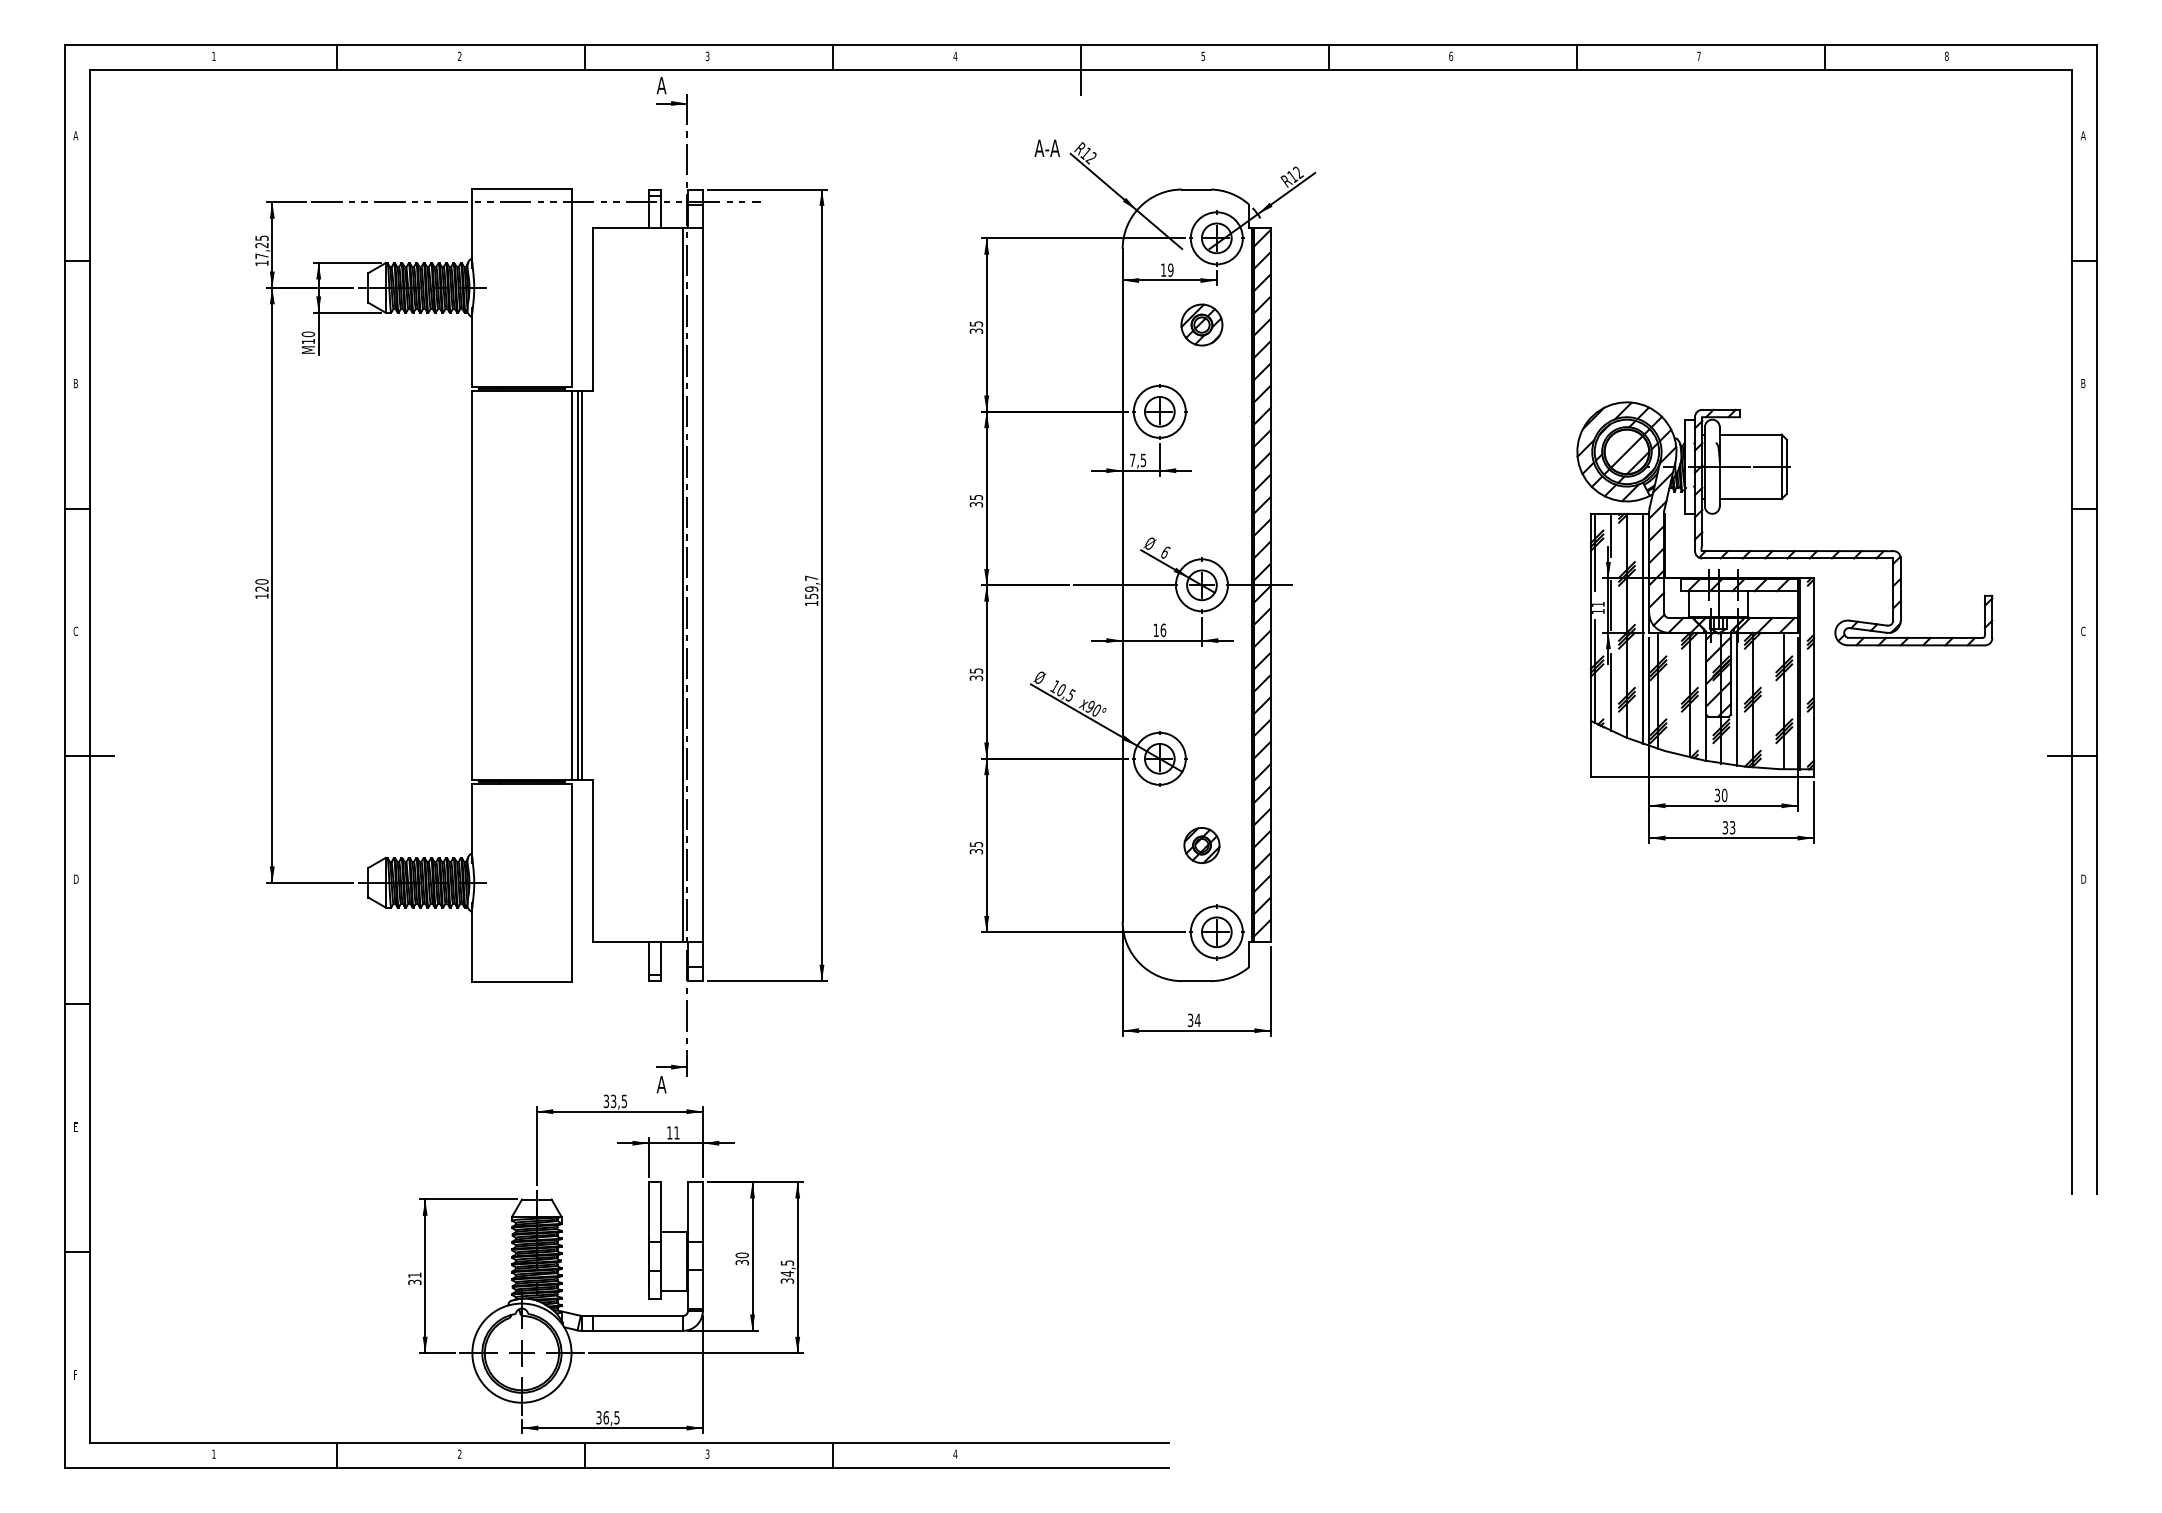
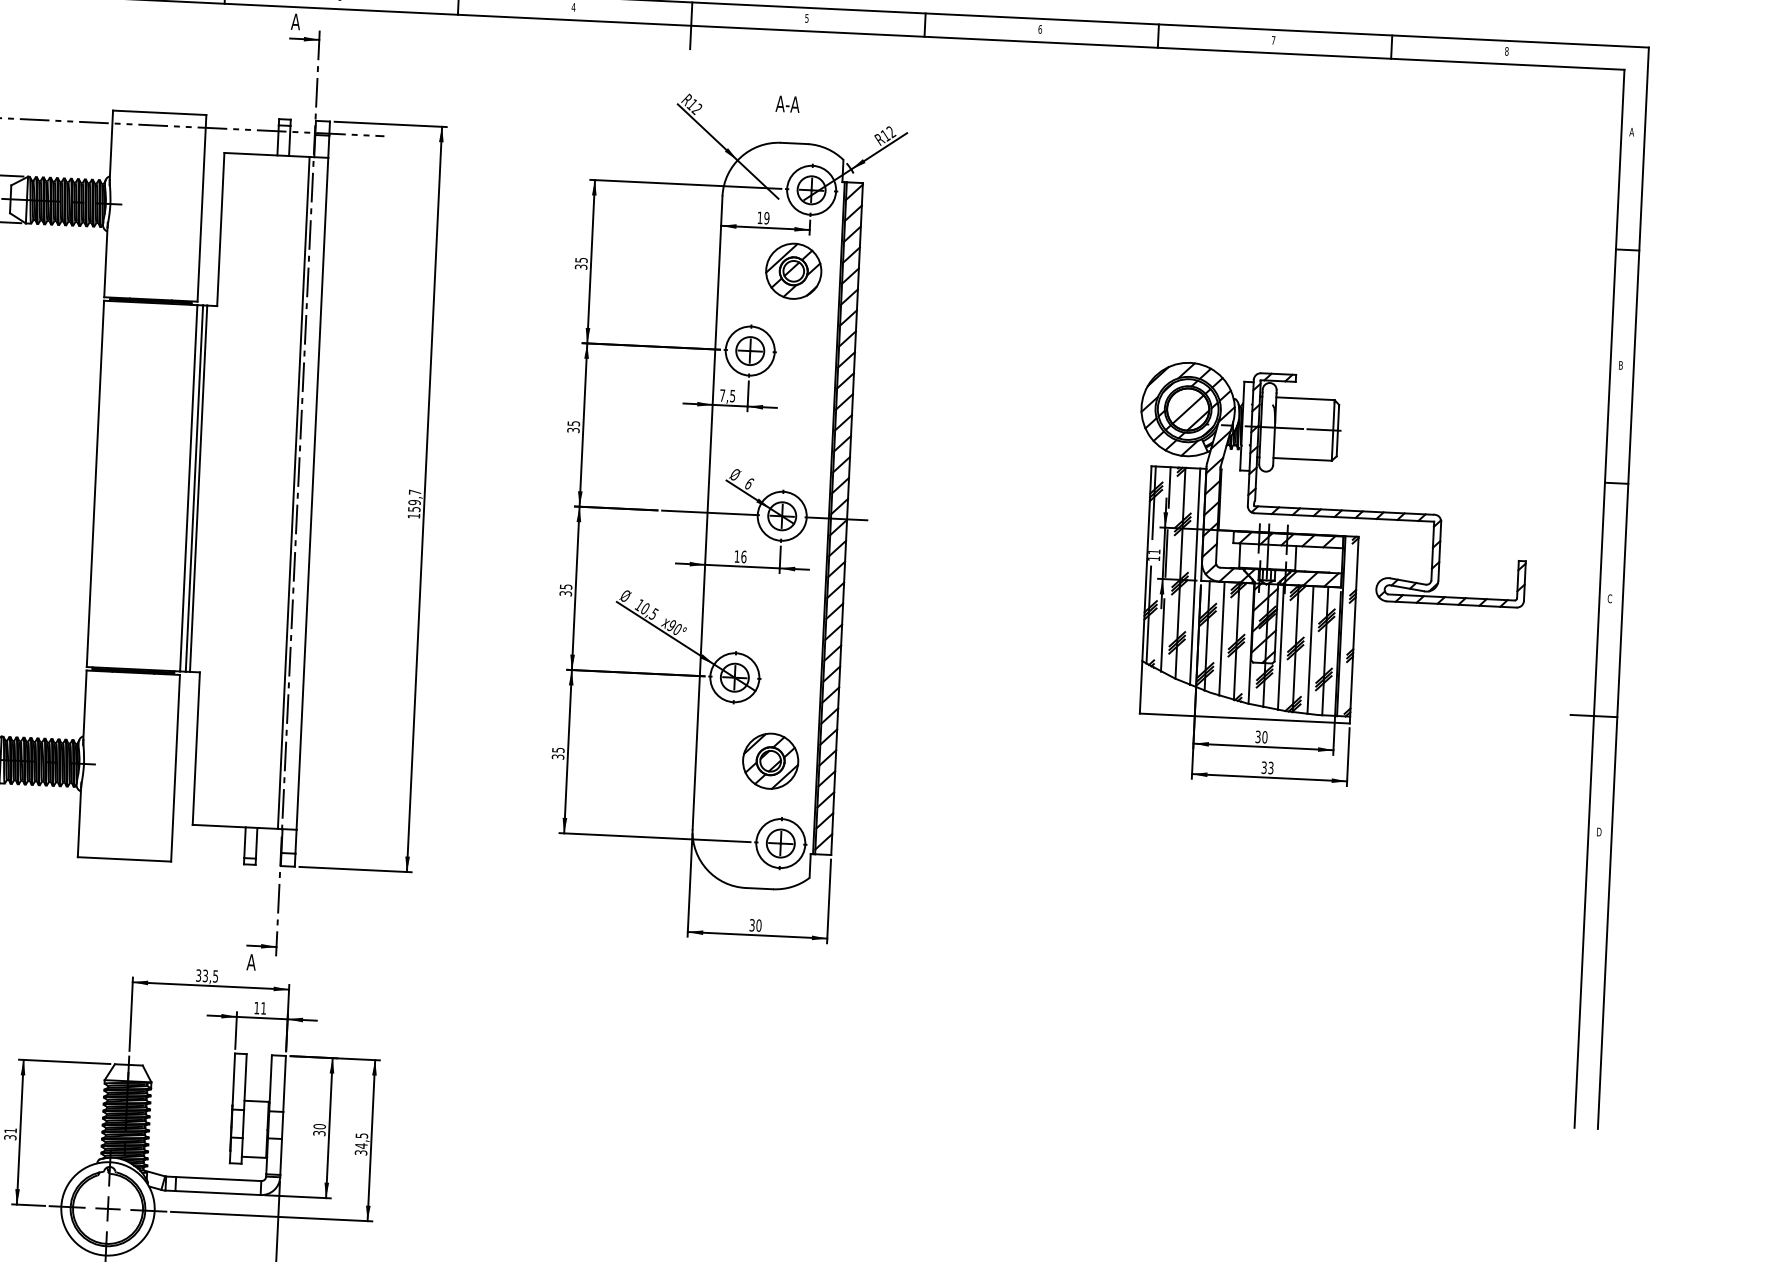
text: (1046, 147) -> (787, 103), moved
part: (1201, 324) -> (793, 270), size x1.43
line: (1674, 692) -> (1222, 638), added
line: (1768, 700) -> (1310, 649), added
part: (1201, 845) -> (770, 761), size x1.67
text: (1197, 1020) -> (758, 925), 34 -> 30

